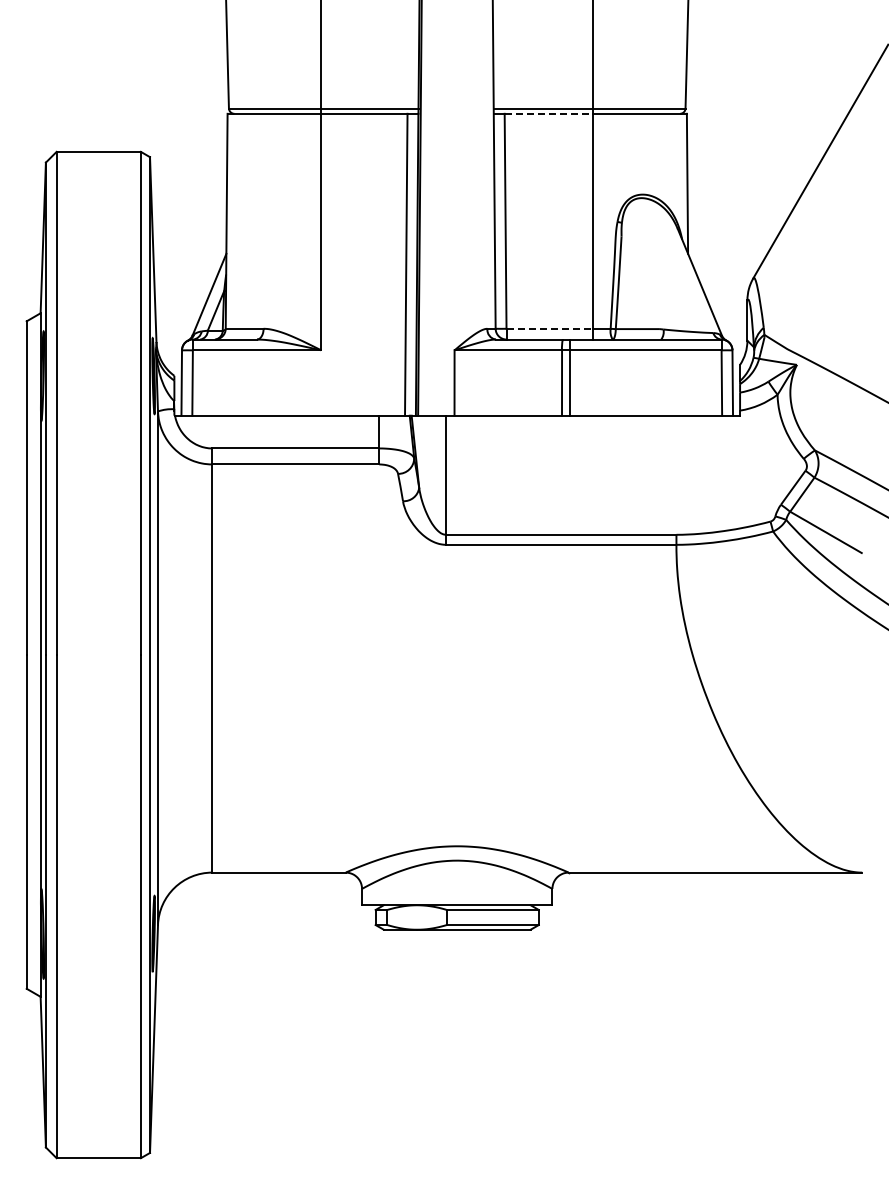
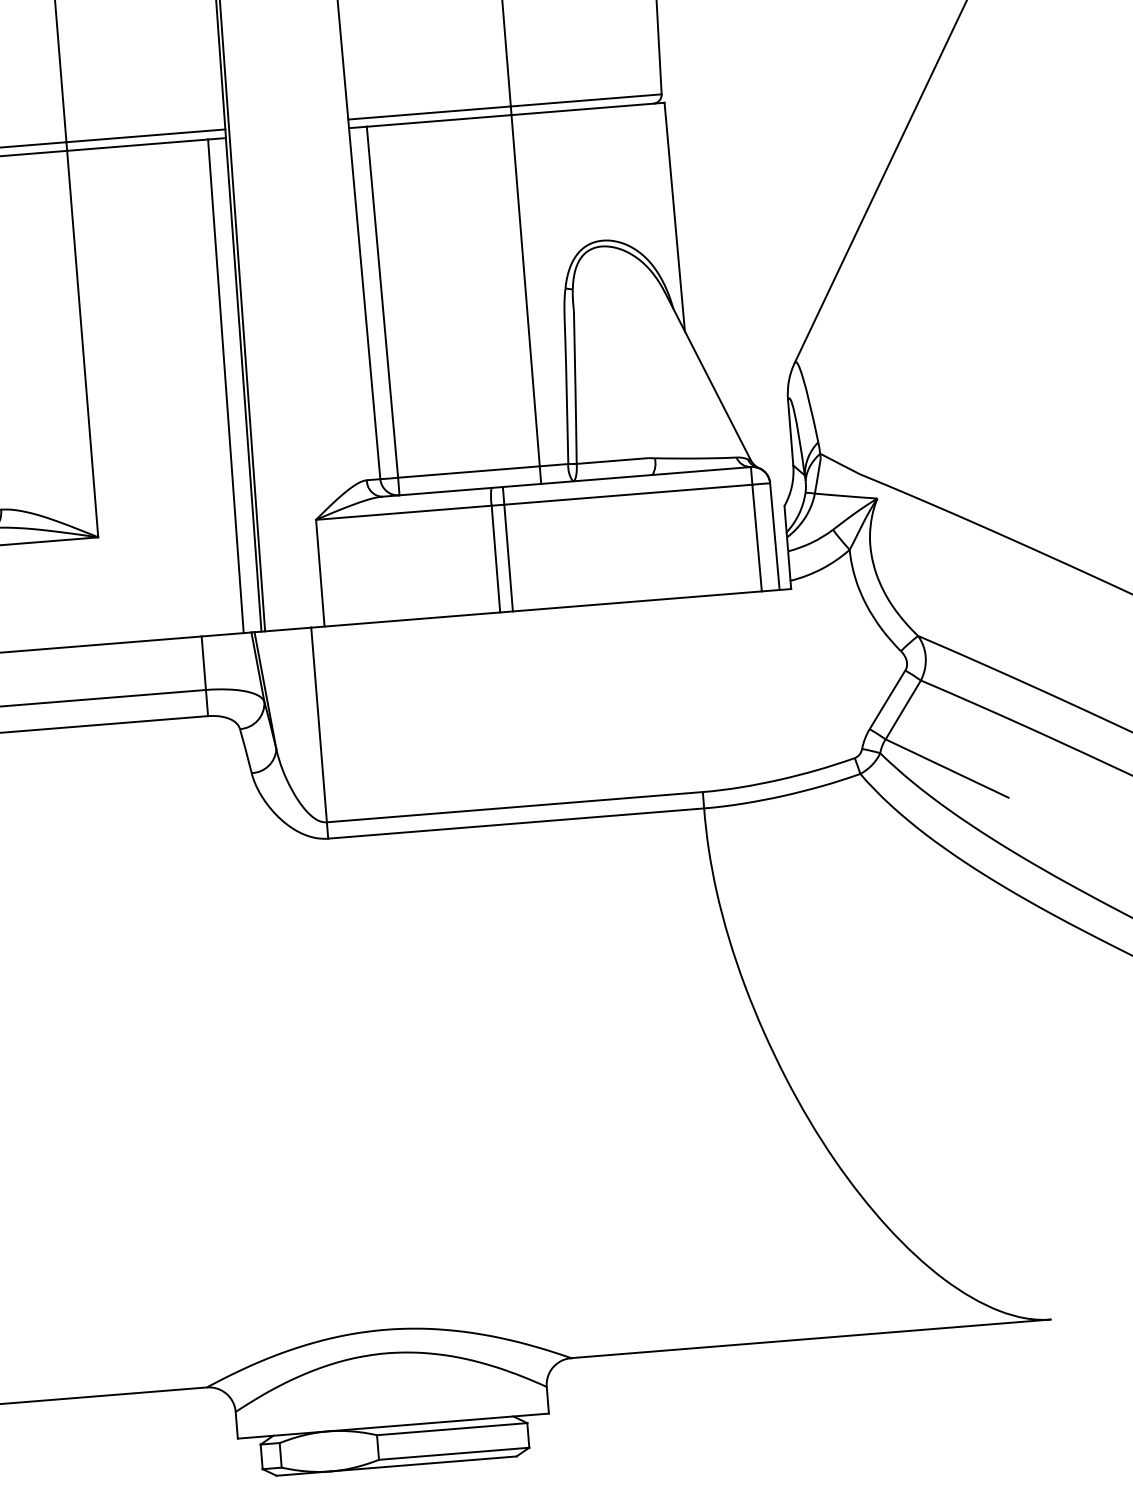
line: (549, 113) -> (440, 120), dashed -> solid
line: (550, 328) -> (469, 471), dashed -> solid

